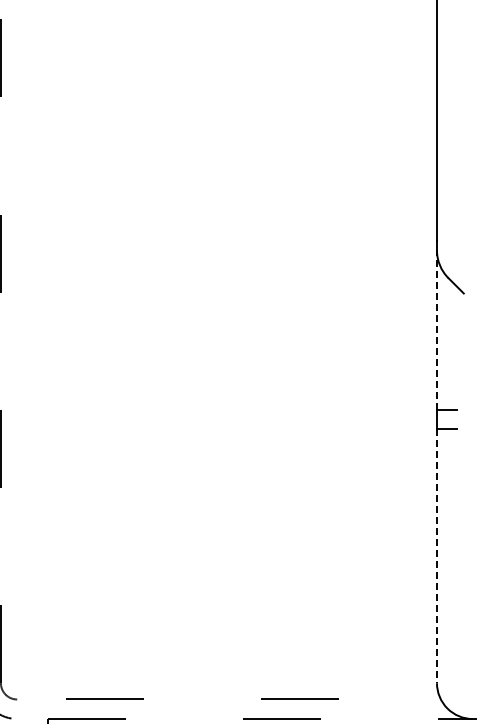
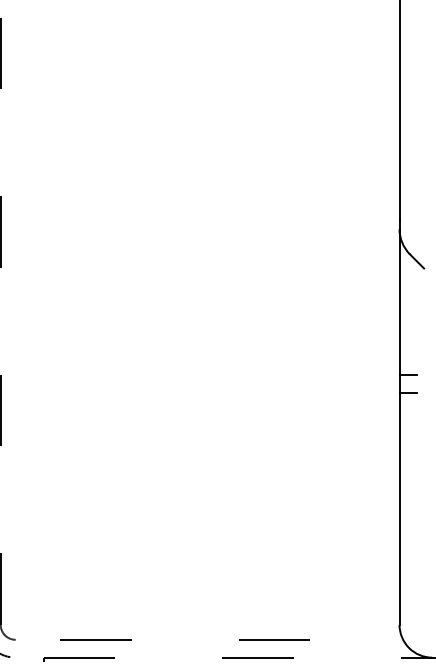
line: (436, 330) -> (399, 302), dashed -> solid
line: (436, 556) -> (399, 509), dashed -> solid

